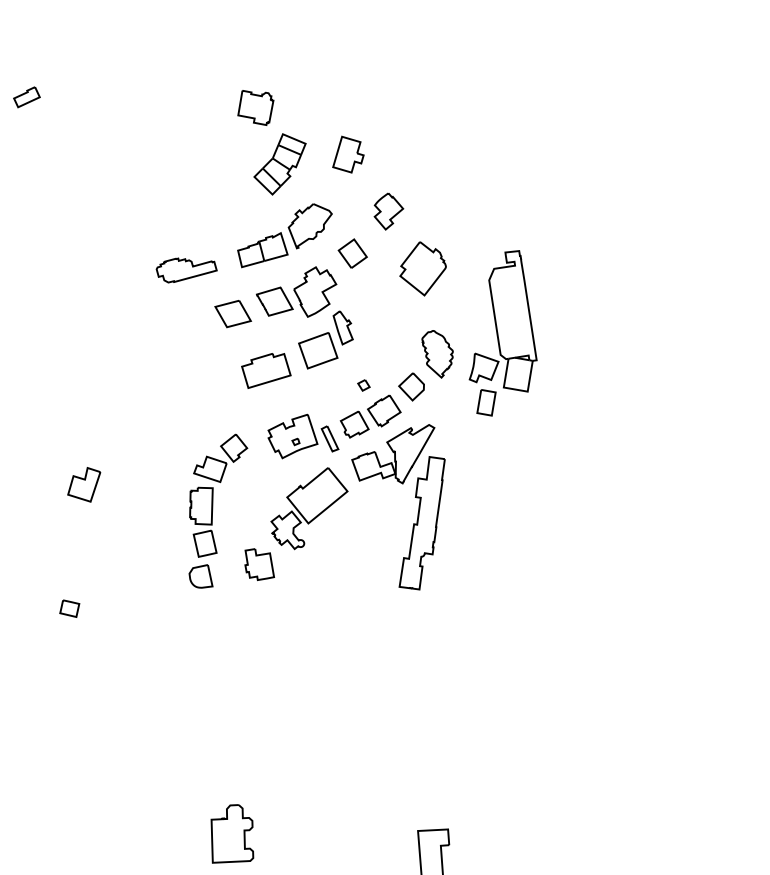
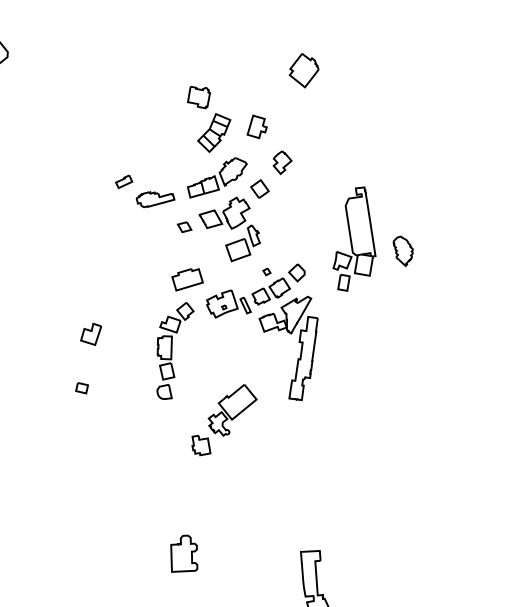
part: (27, 96) -> (124, 181), moved
part: (422, 268) -> (303, 70), moved
part: (232, 314) -> (184, 227), size x0.6
part: (436, 354) -> (402, 251), moved
part: (266, 370) -> (187, 279), moved
part: (296, 524) -> (224, 420), moved
part: (68, 609) -> (81, 388), moved

